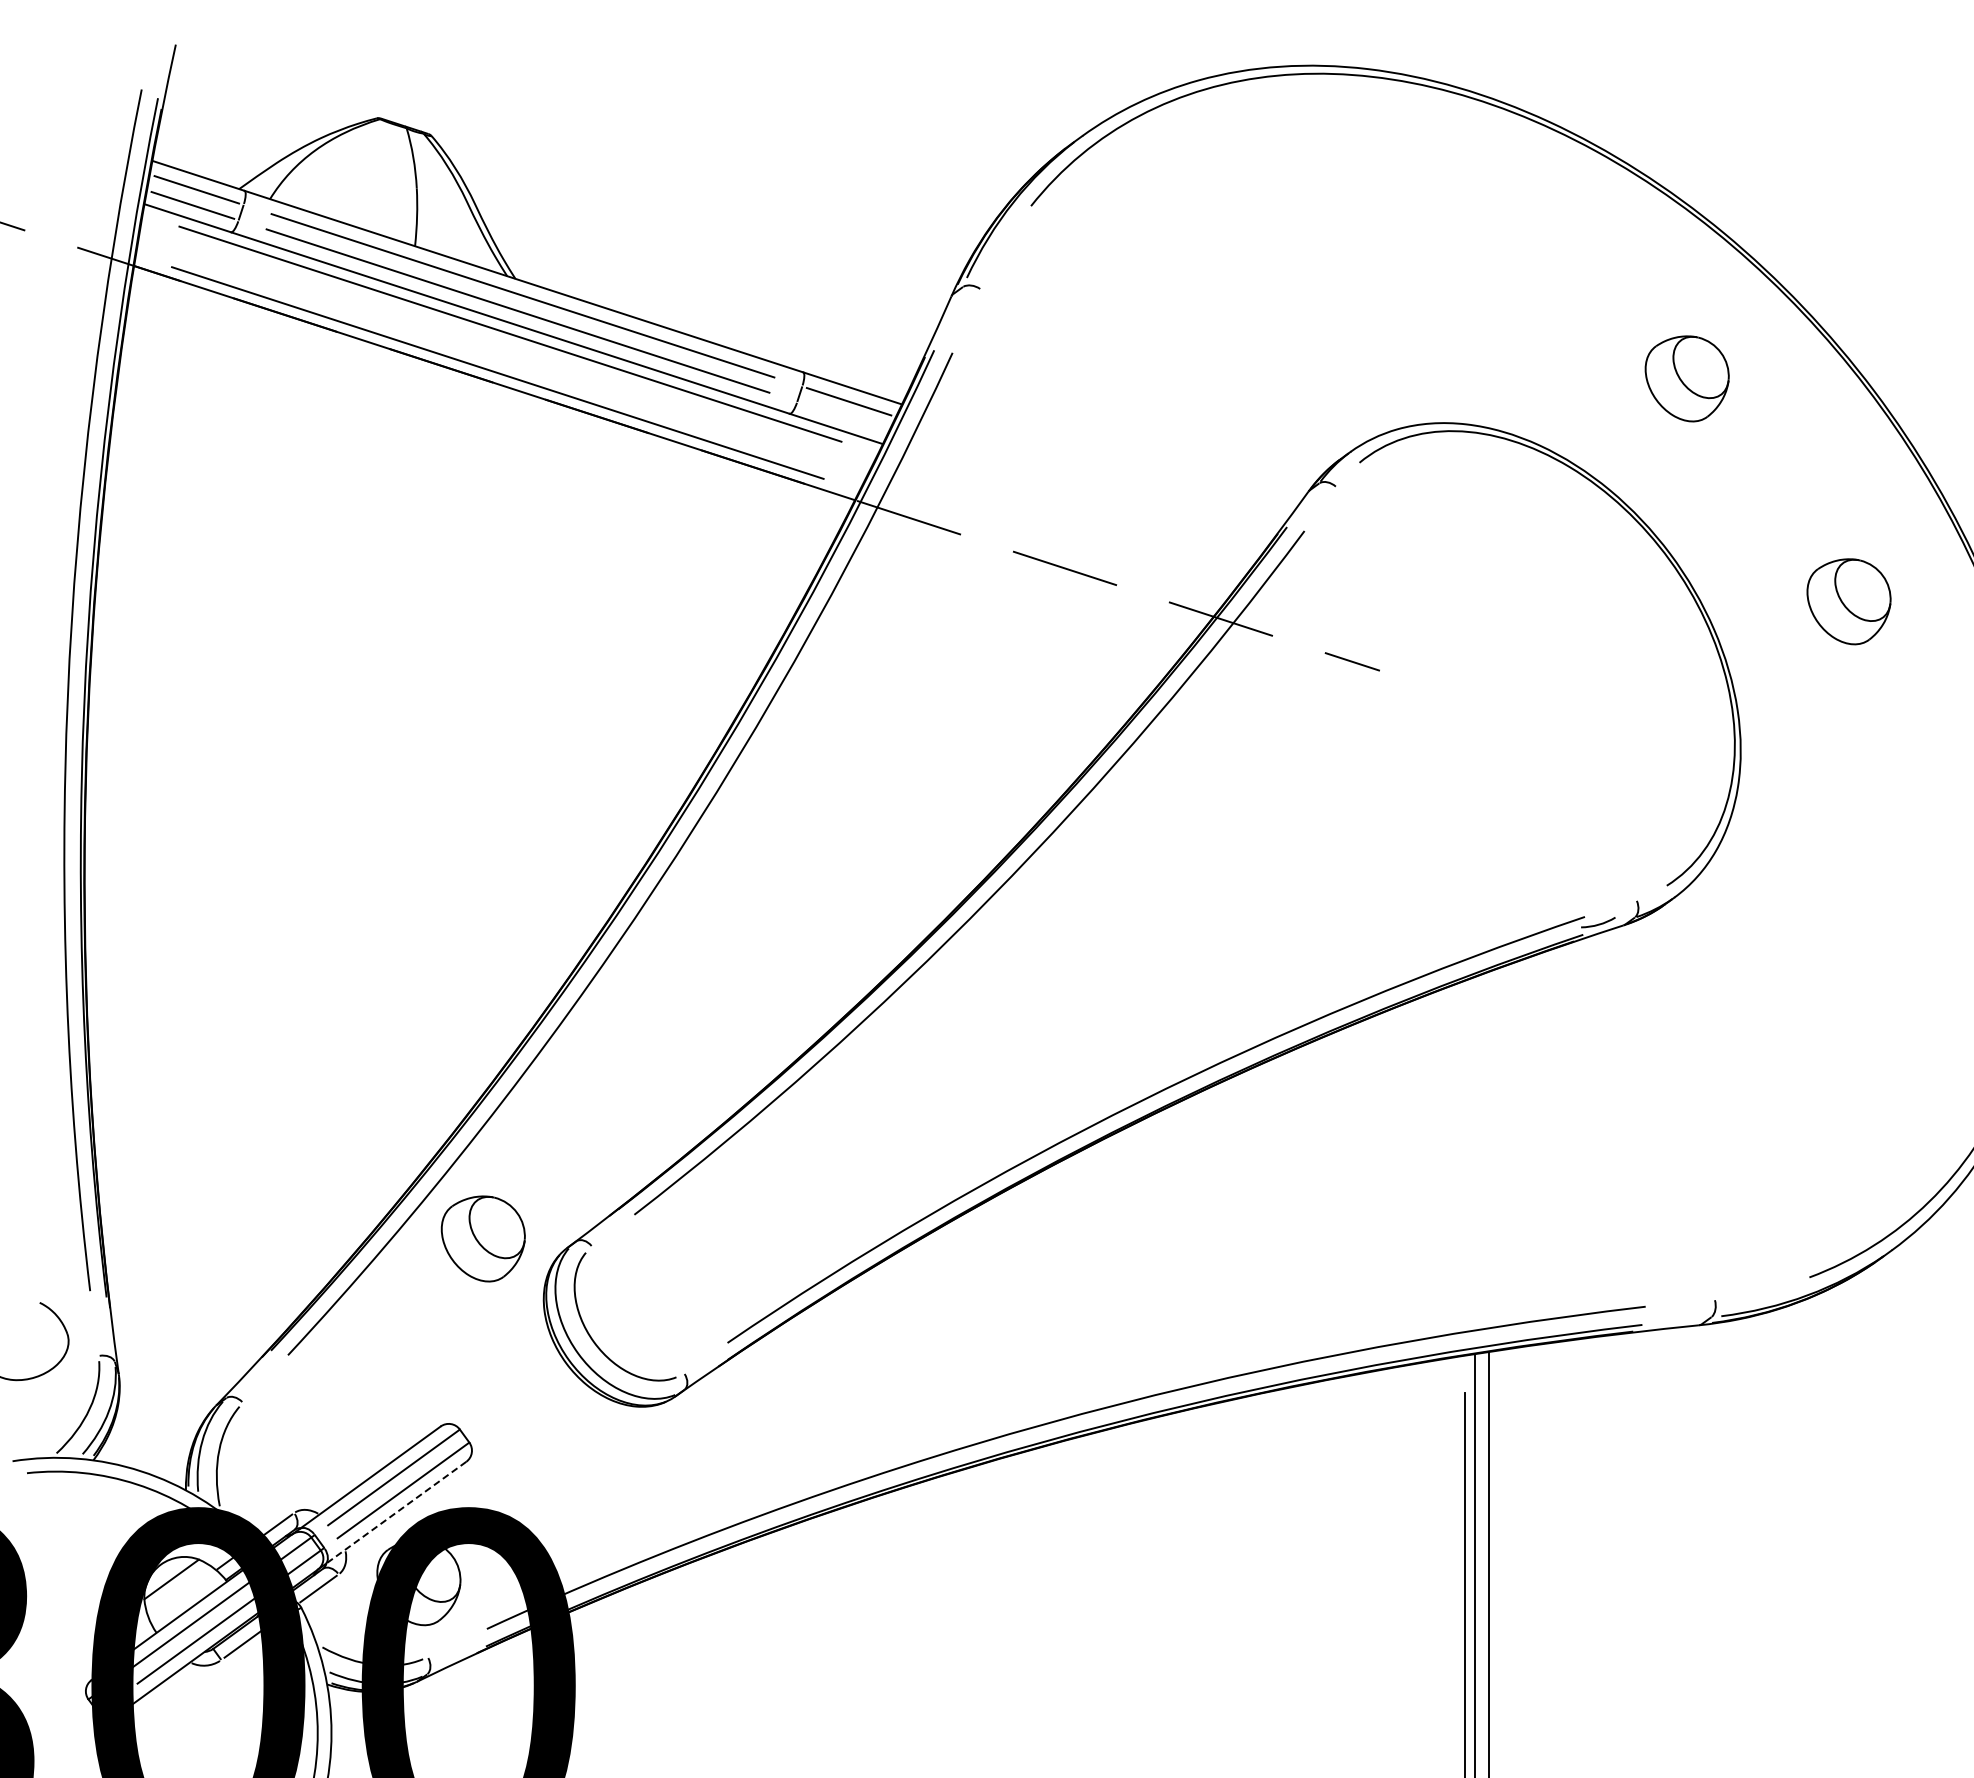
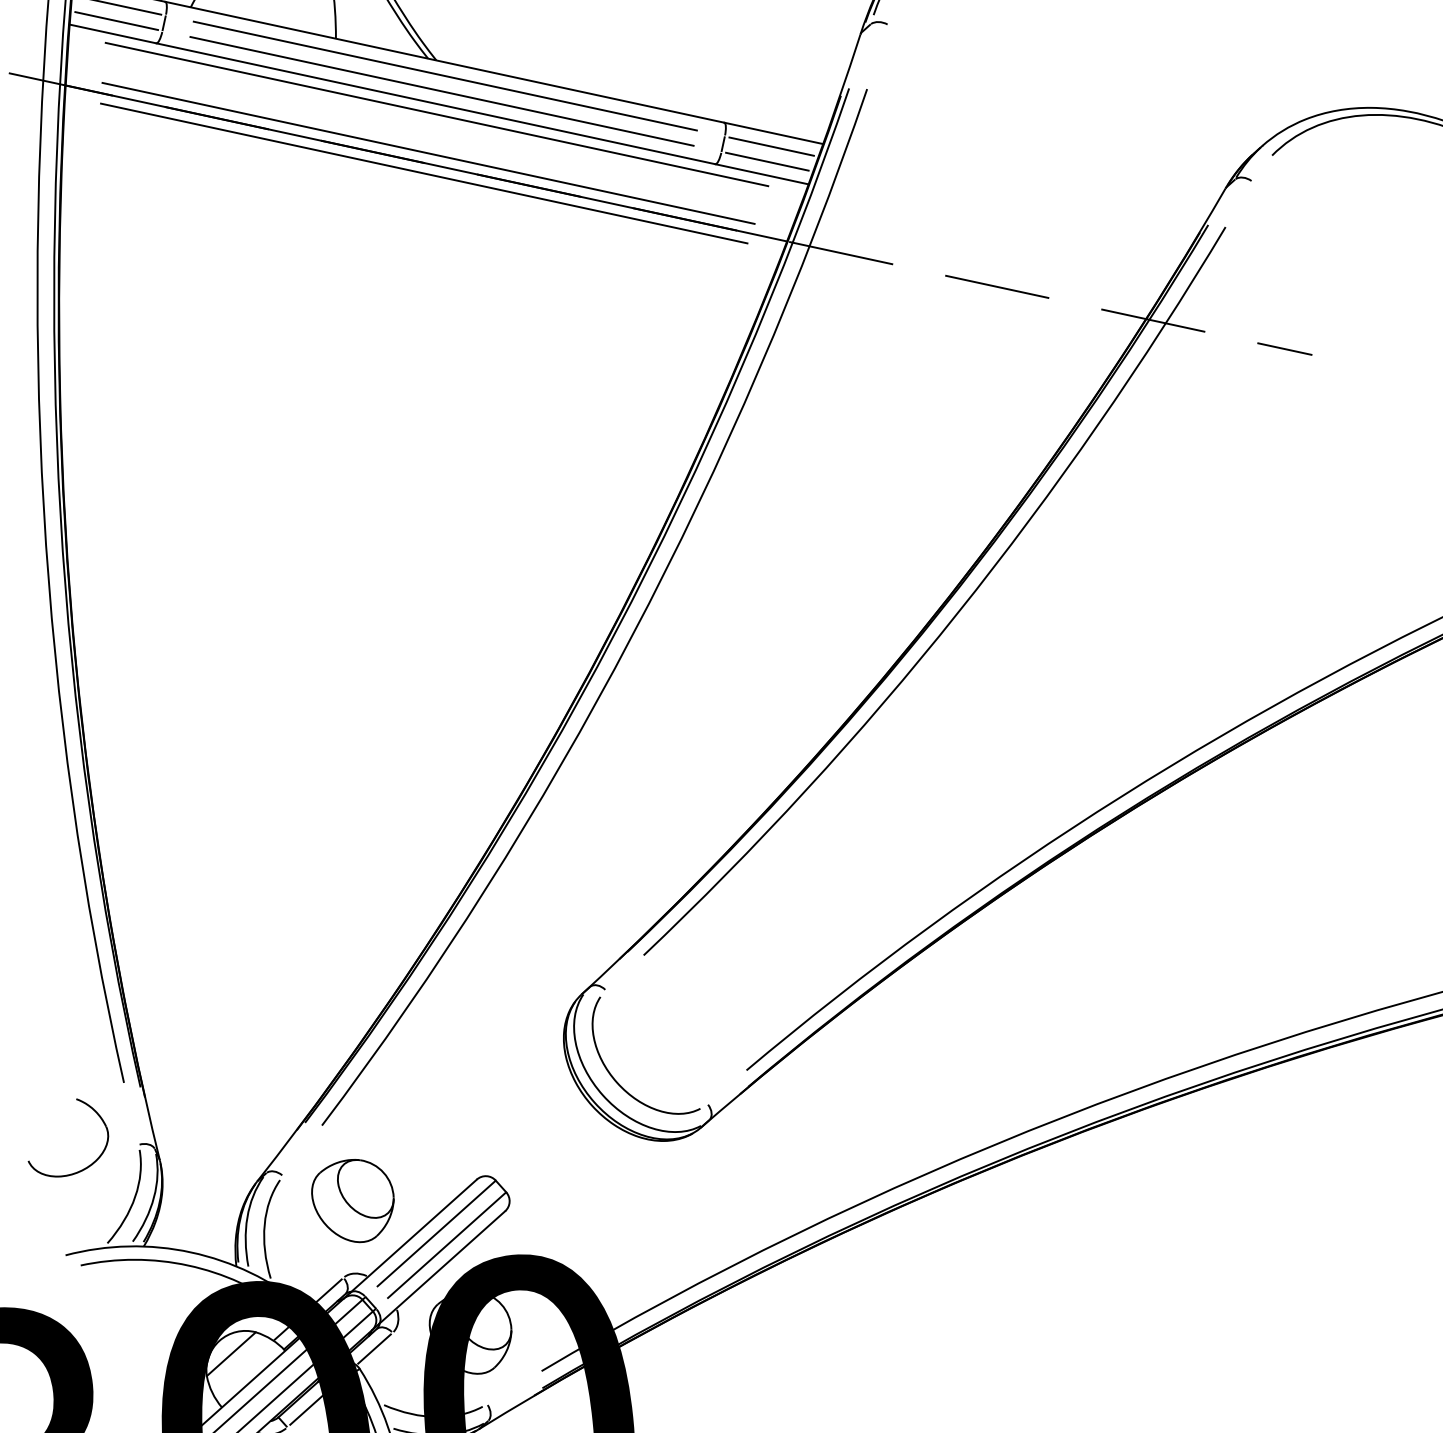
line: (491, 393) -> (424, 173), added
line: (842, 416) -> (766, 161), added
part: (482, 1238) -> (352, 1200), moved
line: (395, 1513) -> (441, 1268), dashed -> solid

